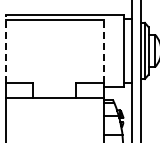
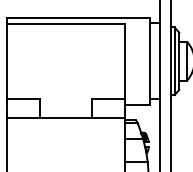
line: (5, 48) -> (6, 58), dashed -> solid
line: (103, 50) -> (124, 60), dashed -> solid

